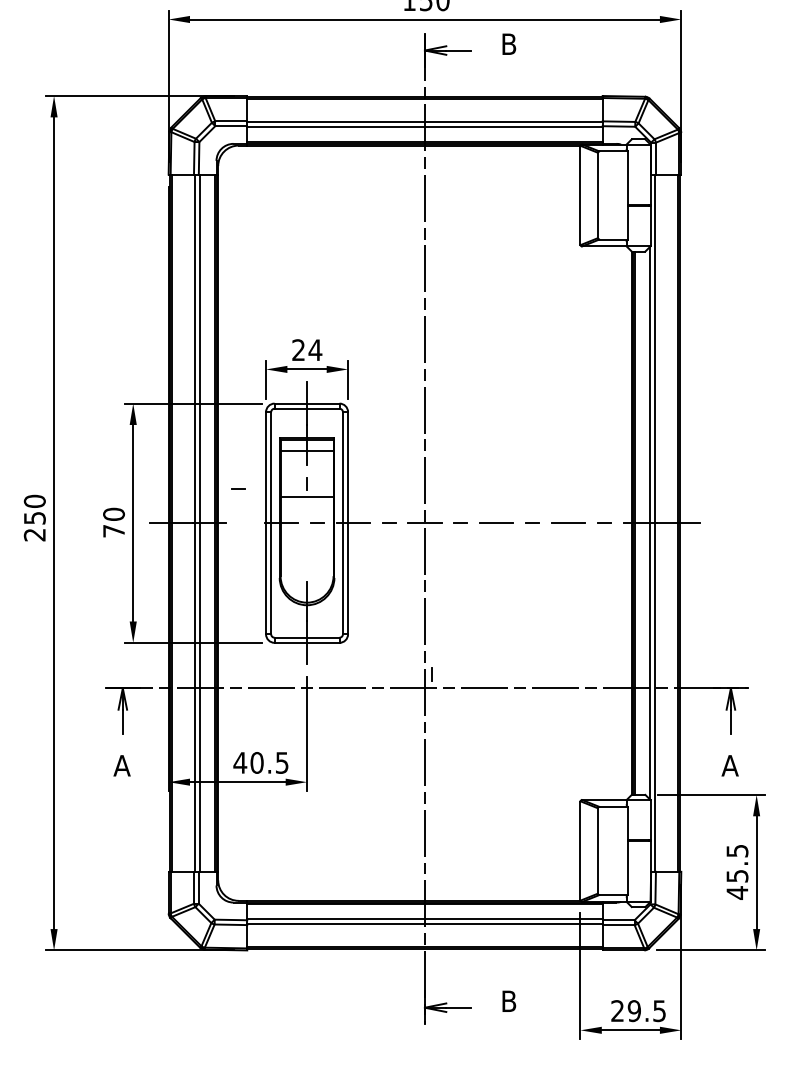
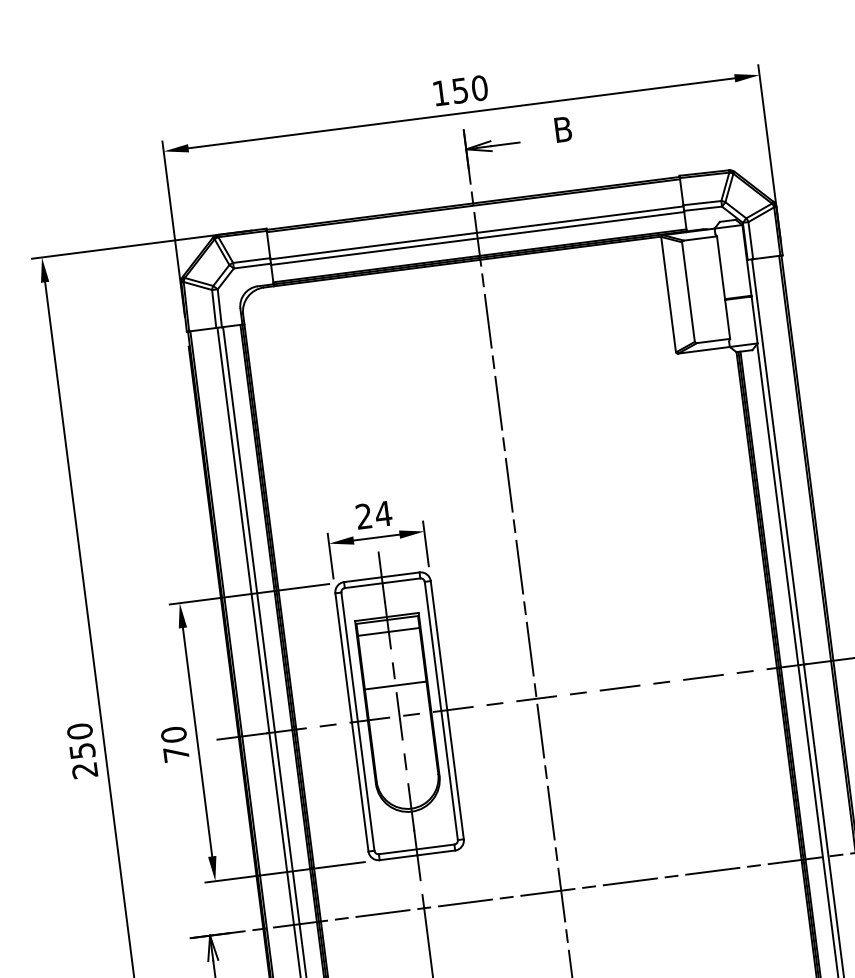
line: (238, 488) -> (327, 724), moved
line: (307, 523) -> (400, 716), added
line: (431, 674) -> (404, 762), moved

